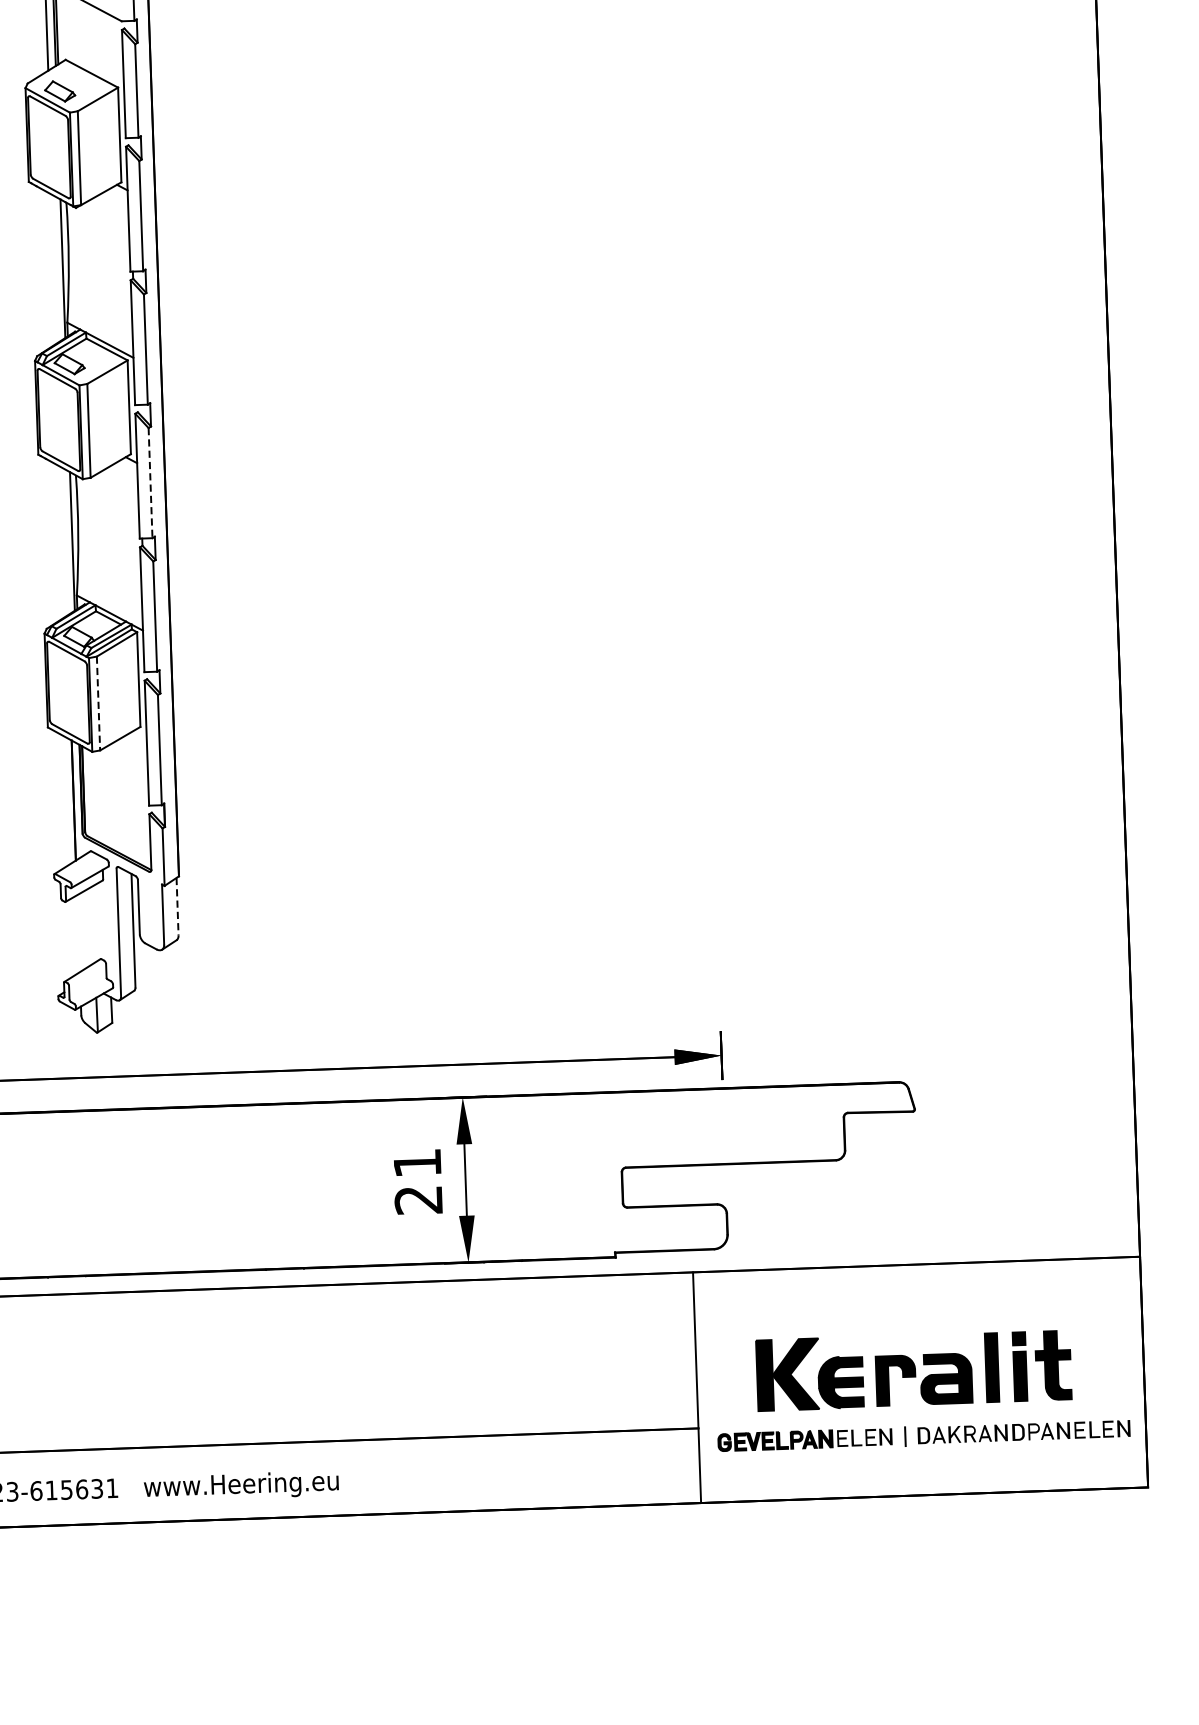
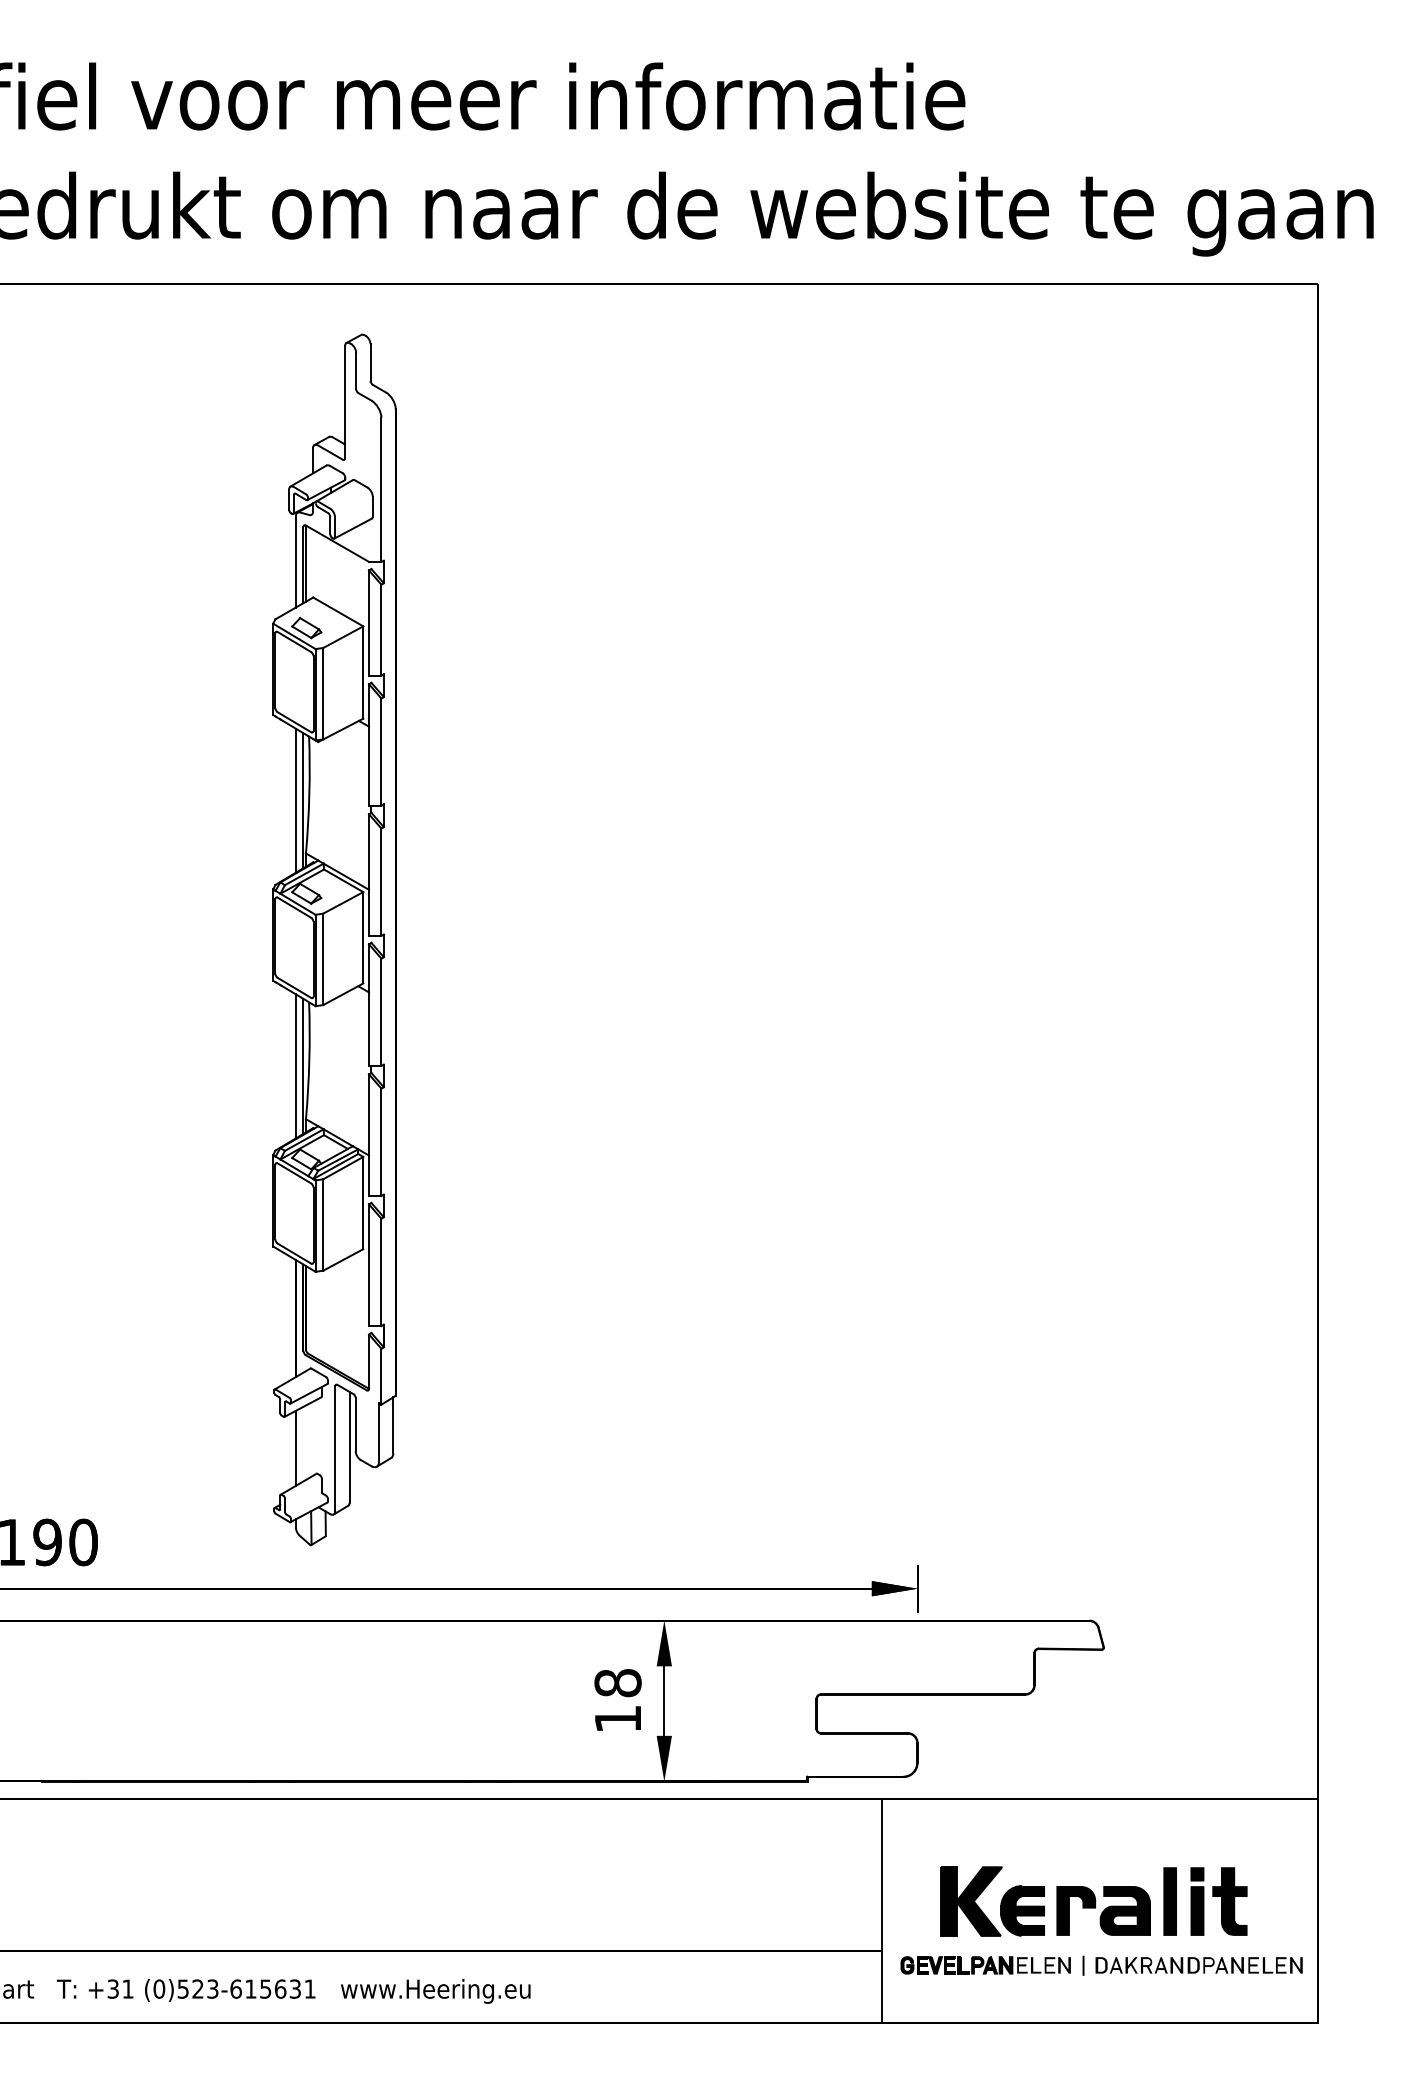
line: (54, 268) -> (295, 800), added
line: (150, 483) -> (381, 1012), dashed -> solid
line: (64, 541) -> (295, 1066), added
line: (98, 703) -> (323, 1224), dashed -> solid
line: (177, 906) -> (393, 1425), dashed -> solid
line: (77, 932) -> (295, 1447), added
text: (417, 1181) -> (617, 1700), 21 -> 18

